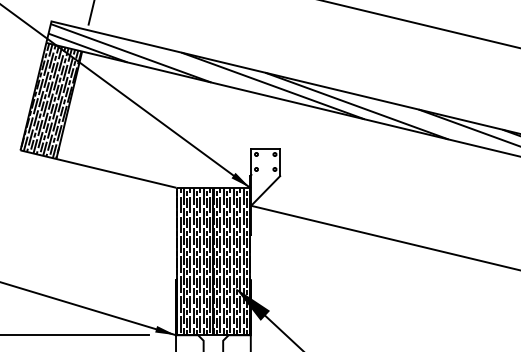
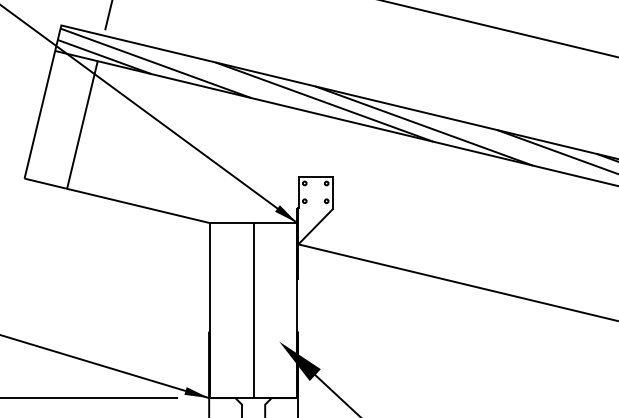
hatch: (50, 100) -> (60, 119), removed
hatch: (213, 261) -> (253, 310), removed

